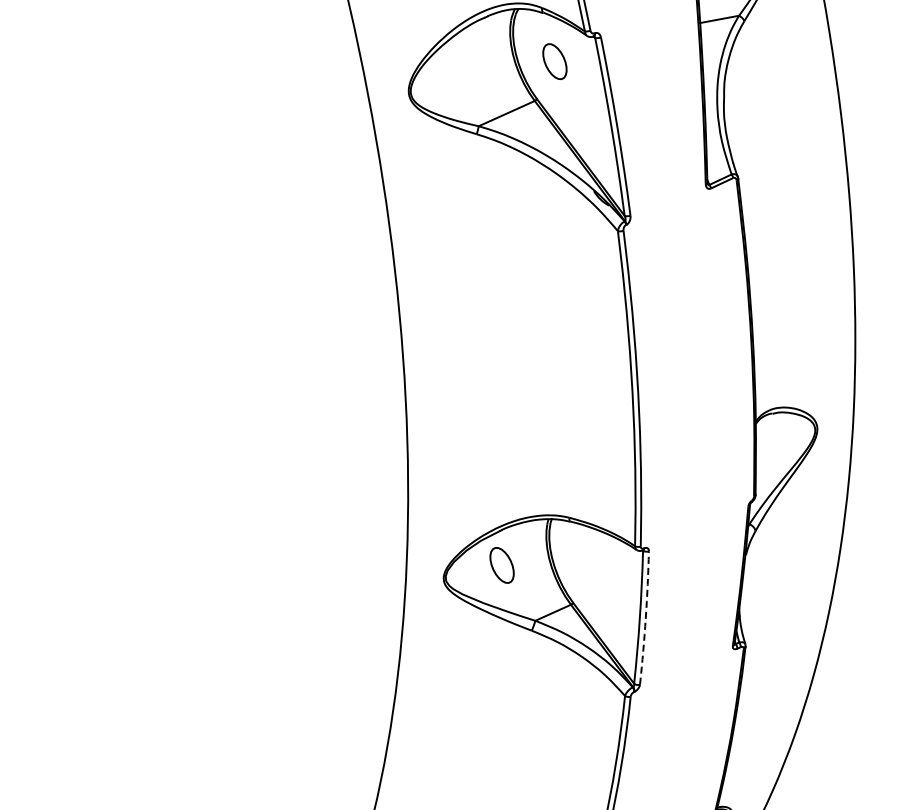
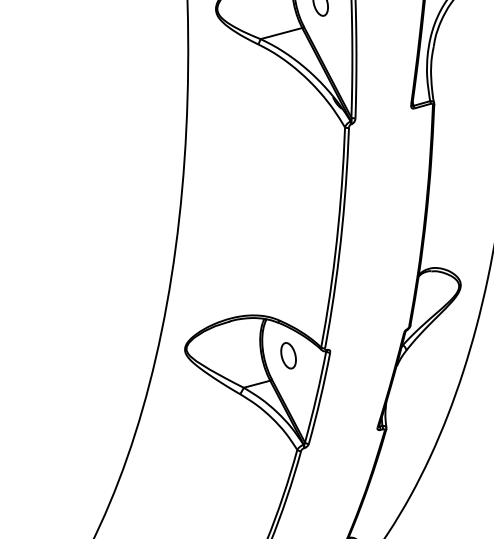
part: (501, 565) -> (288, 355), moved
arc: (645, 618) -> (320, 398), dashed -> solid

